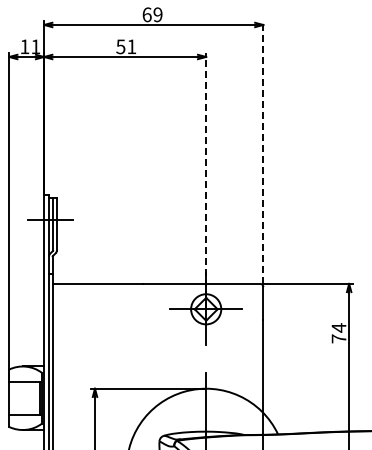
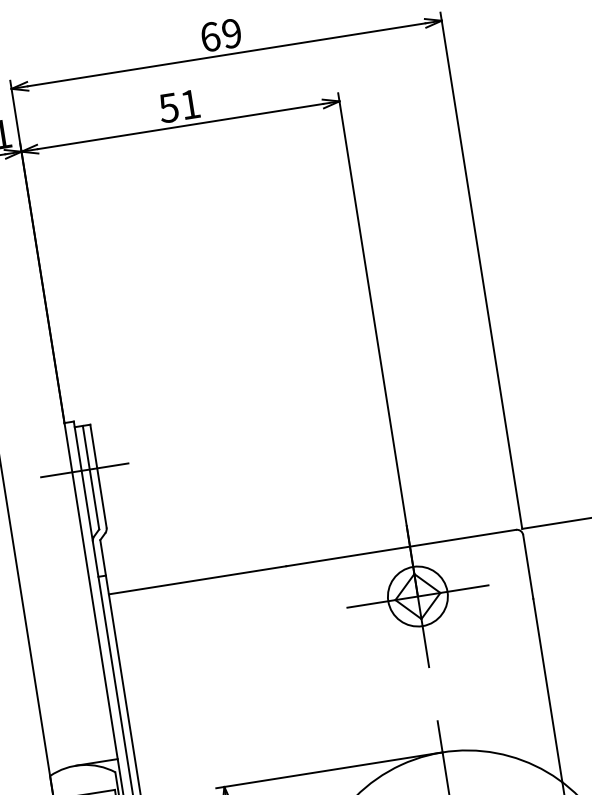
line: (263, 152) -> (481, 270), dashed -> solid
line: (206, 180) -> (378, 343), dashed -> solid

